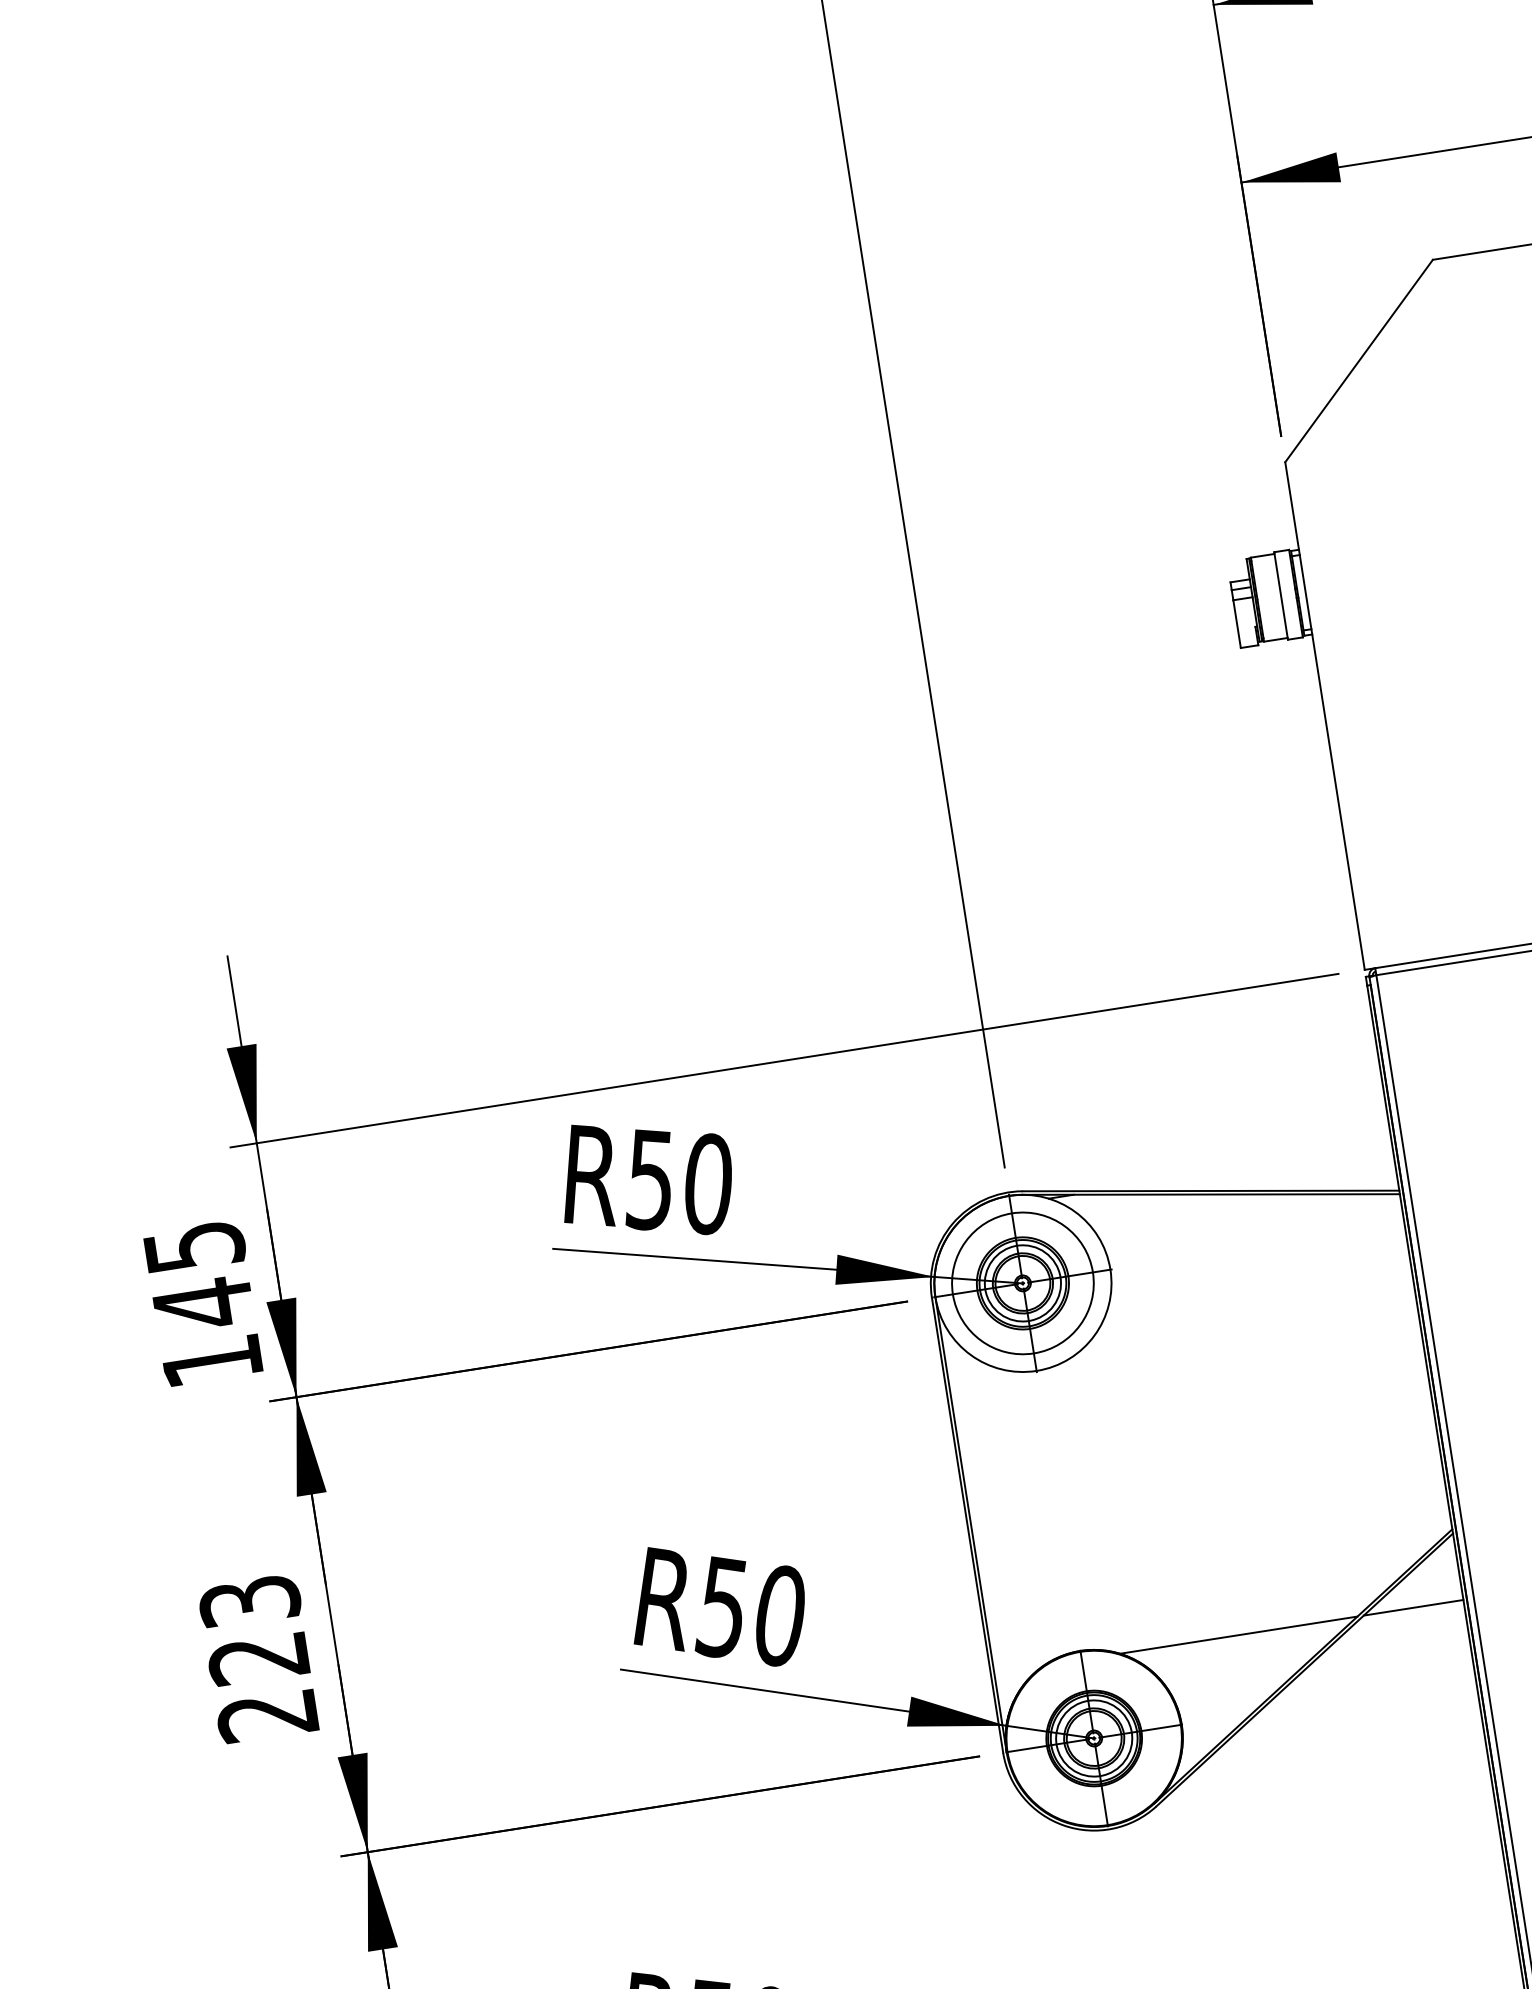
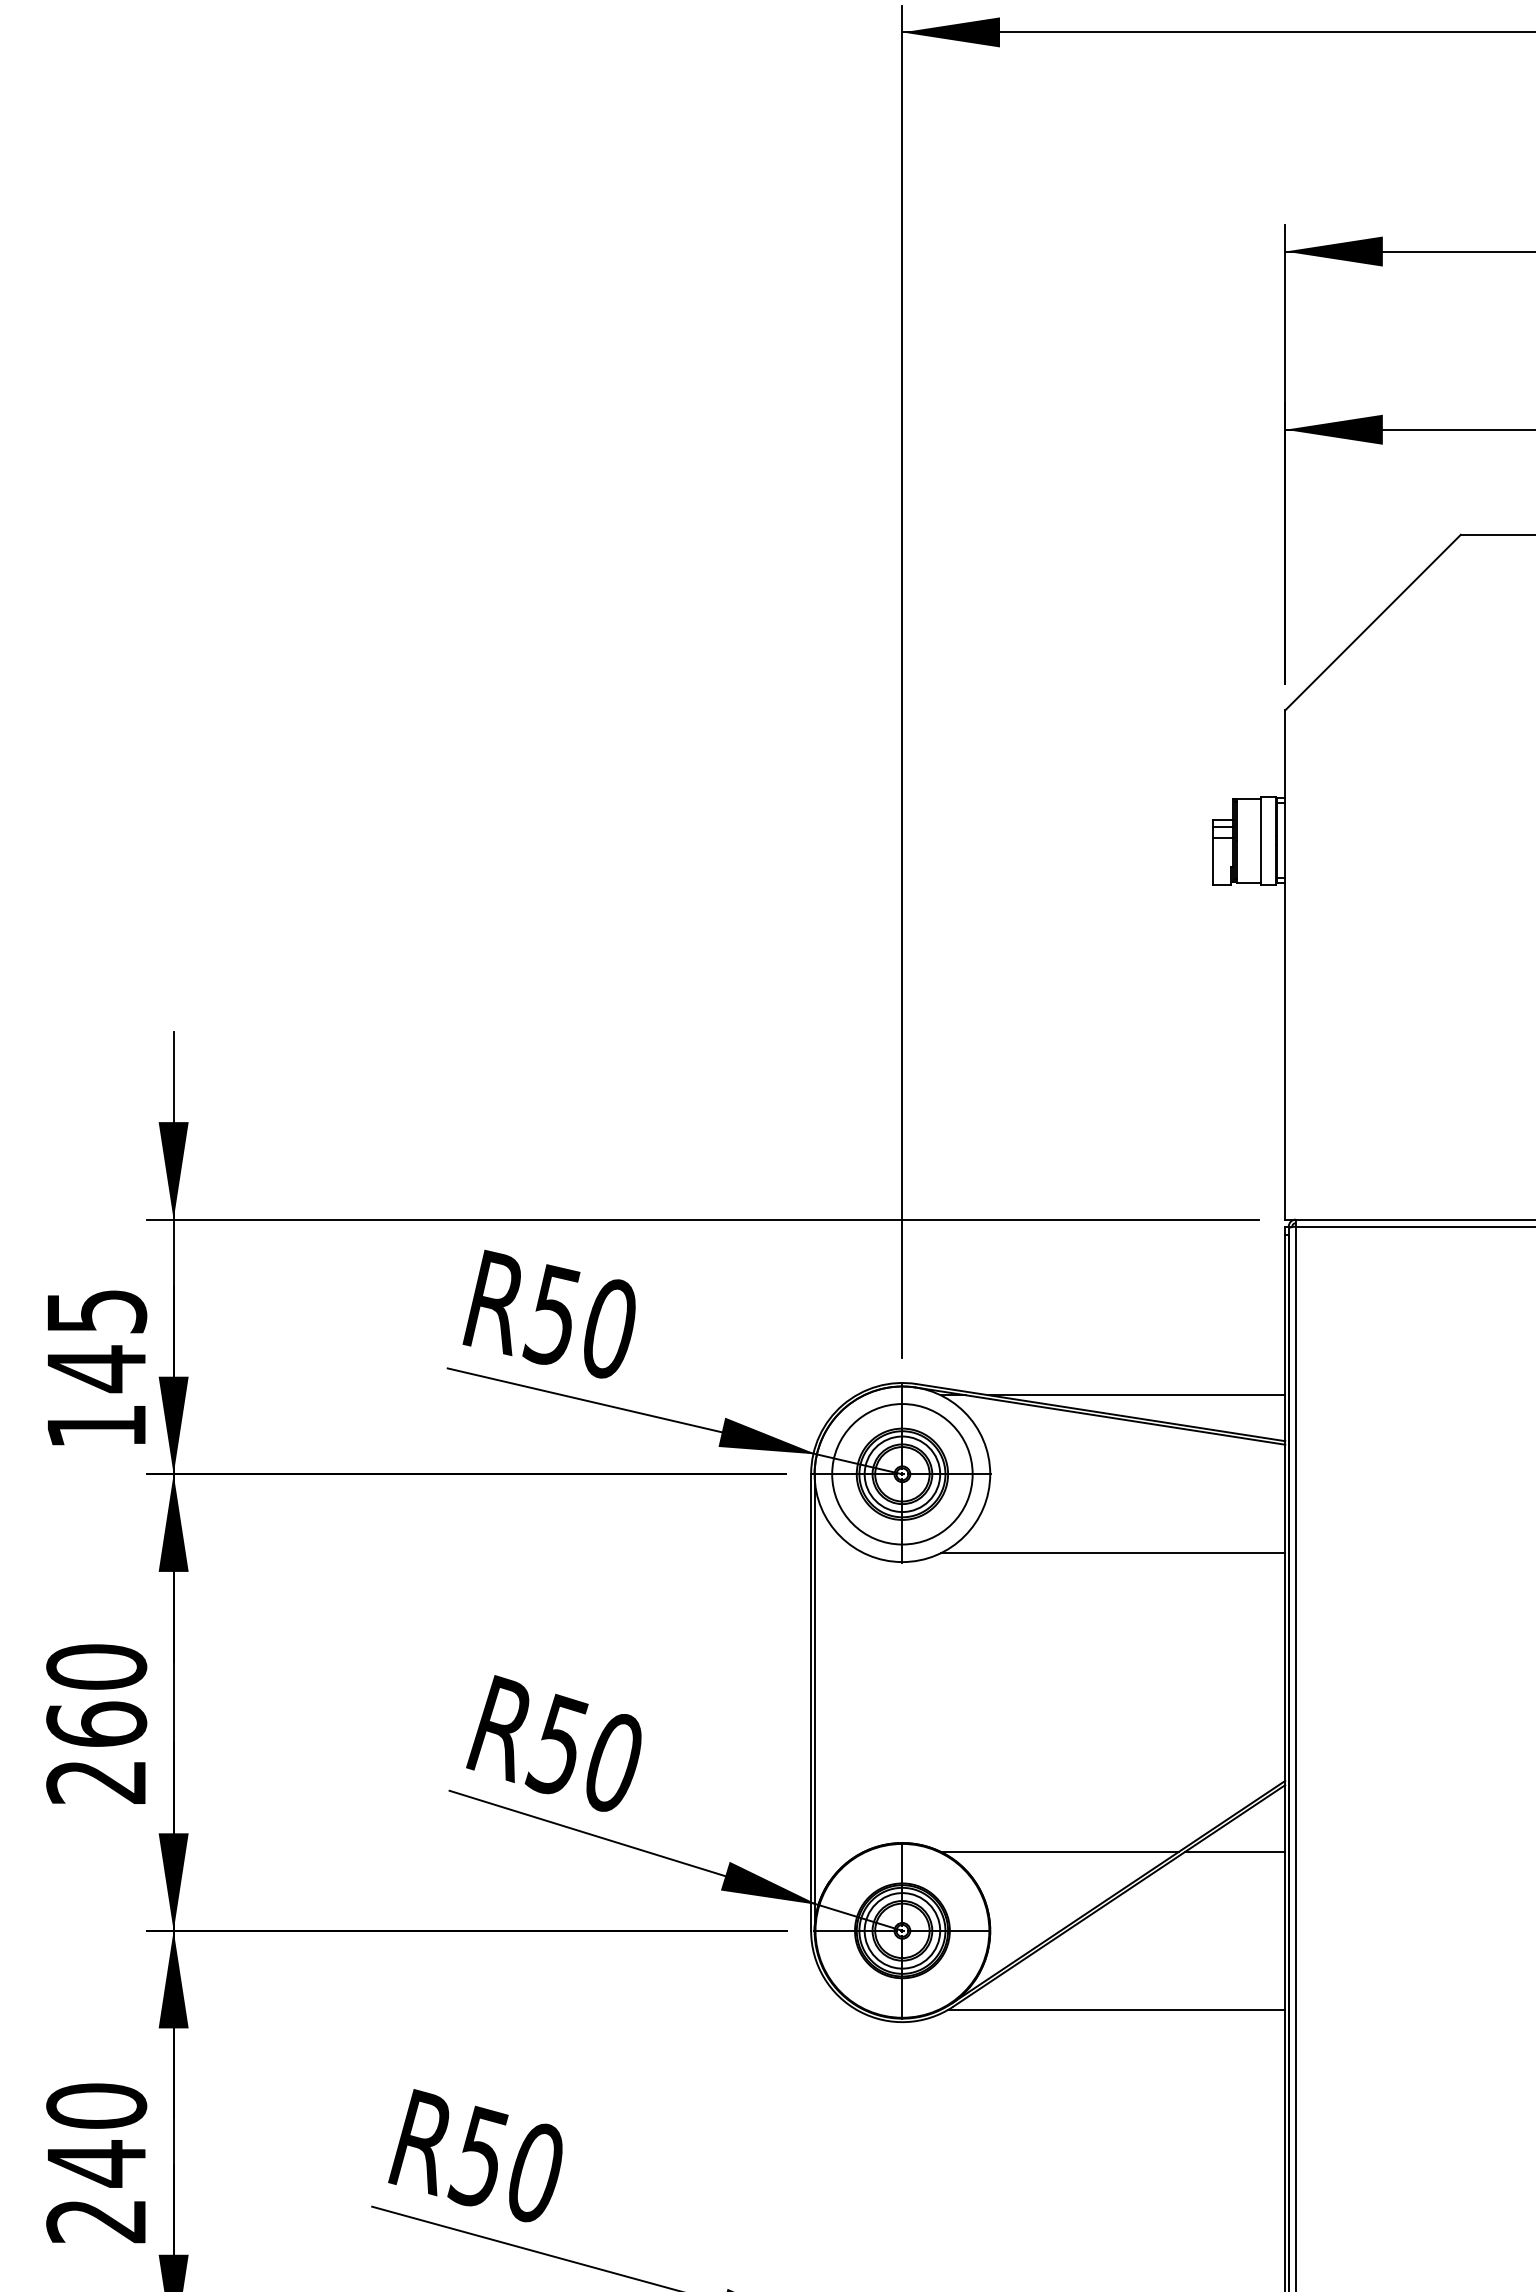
line: (1243, 1168) -> (1136, 1395), added
line: (1244, 1329) -> (1112, 1553), added
text: (254, 1629) -> (96, 1695), 223 -> 260
line: (1319, 1783) -> (1116, 2009), added

